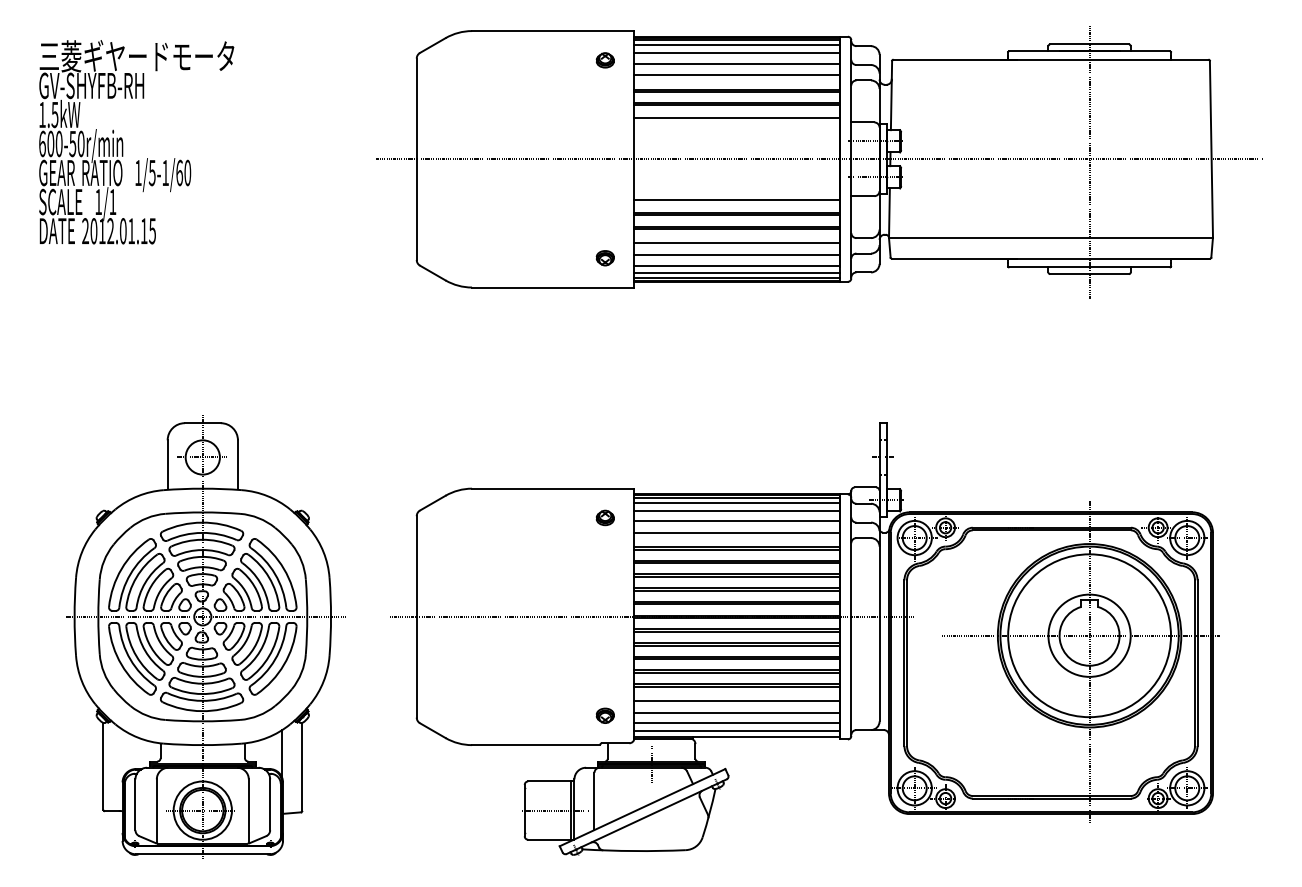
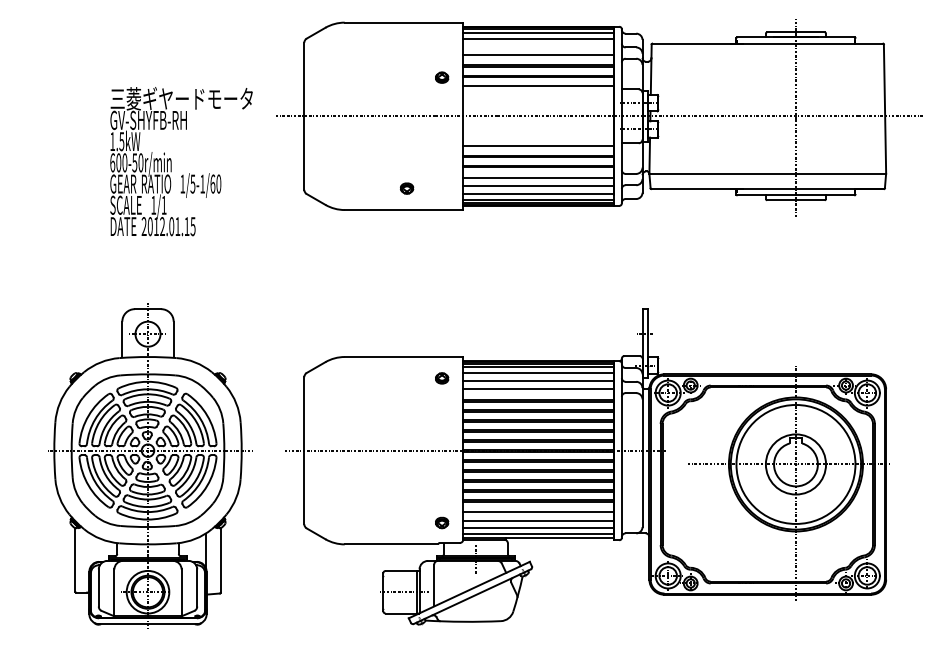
part: (604, 60) -> (441, 77), moved
line: (737, 63) -> (538, 46), removed
text: (136, 142) -> (181, 161), moved
part: (604, 258) -> (406, 188), moved

